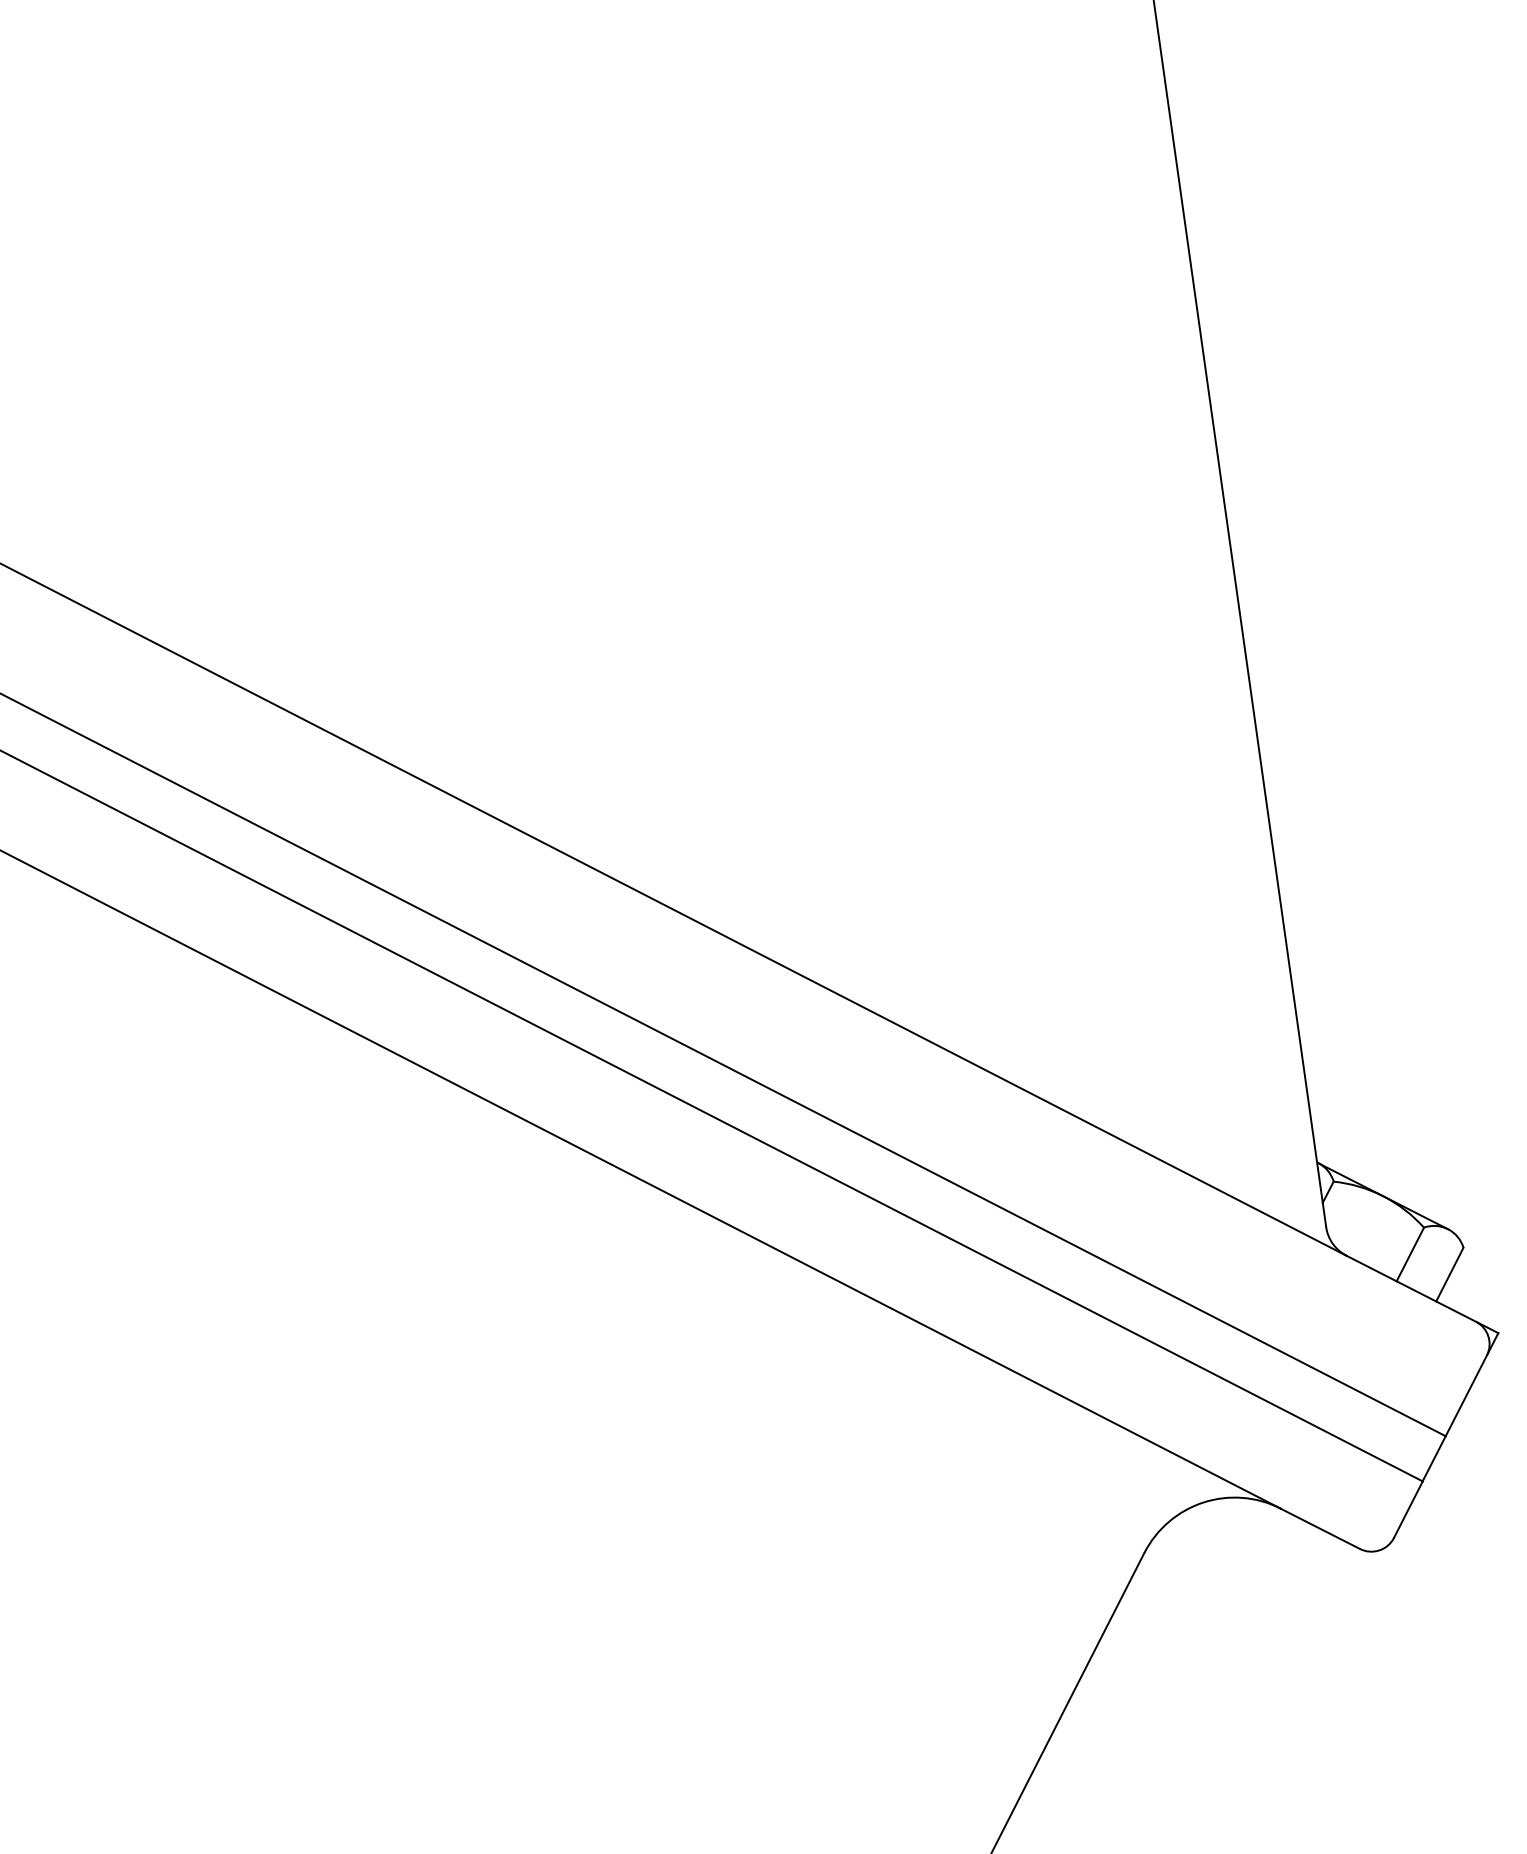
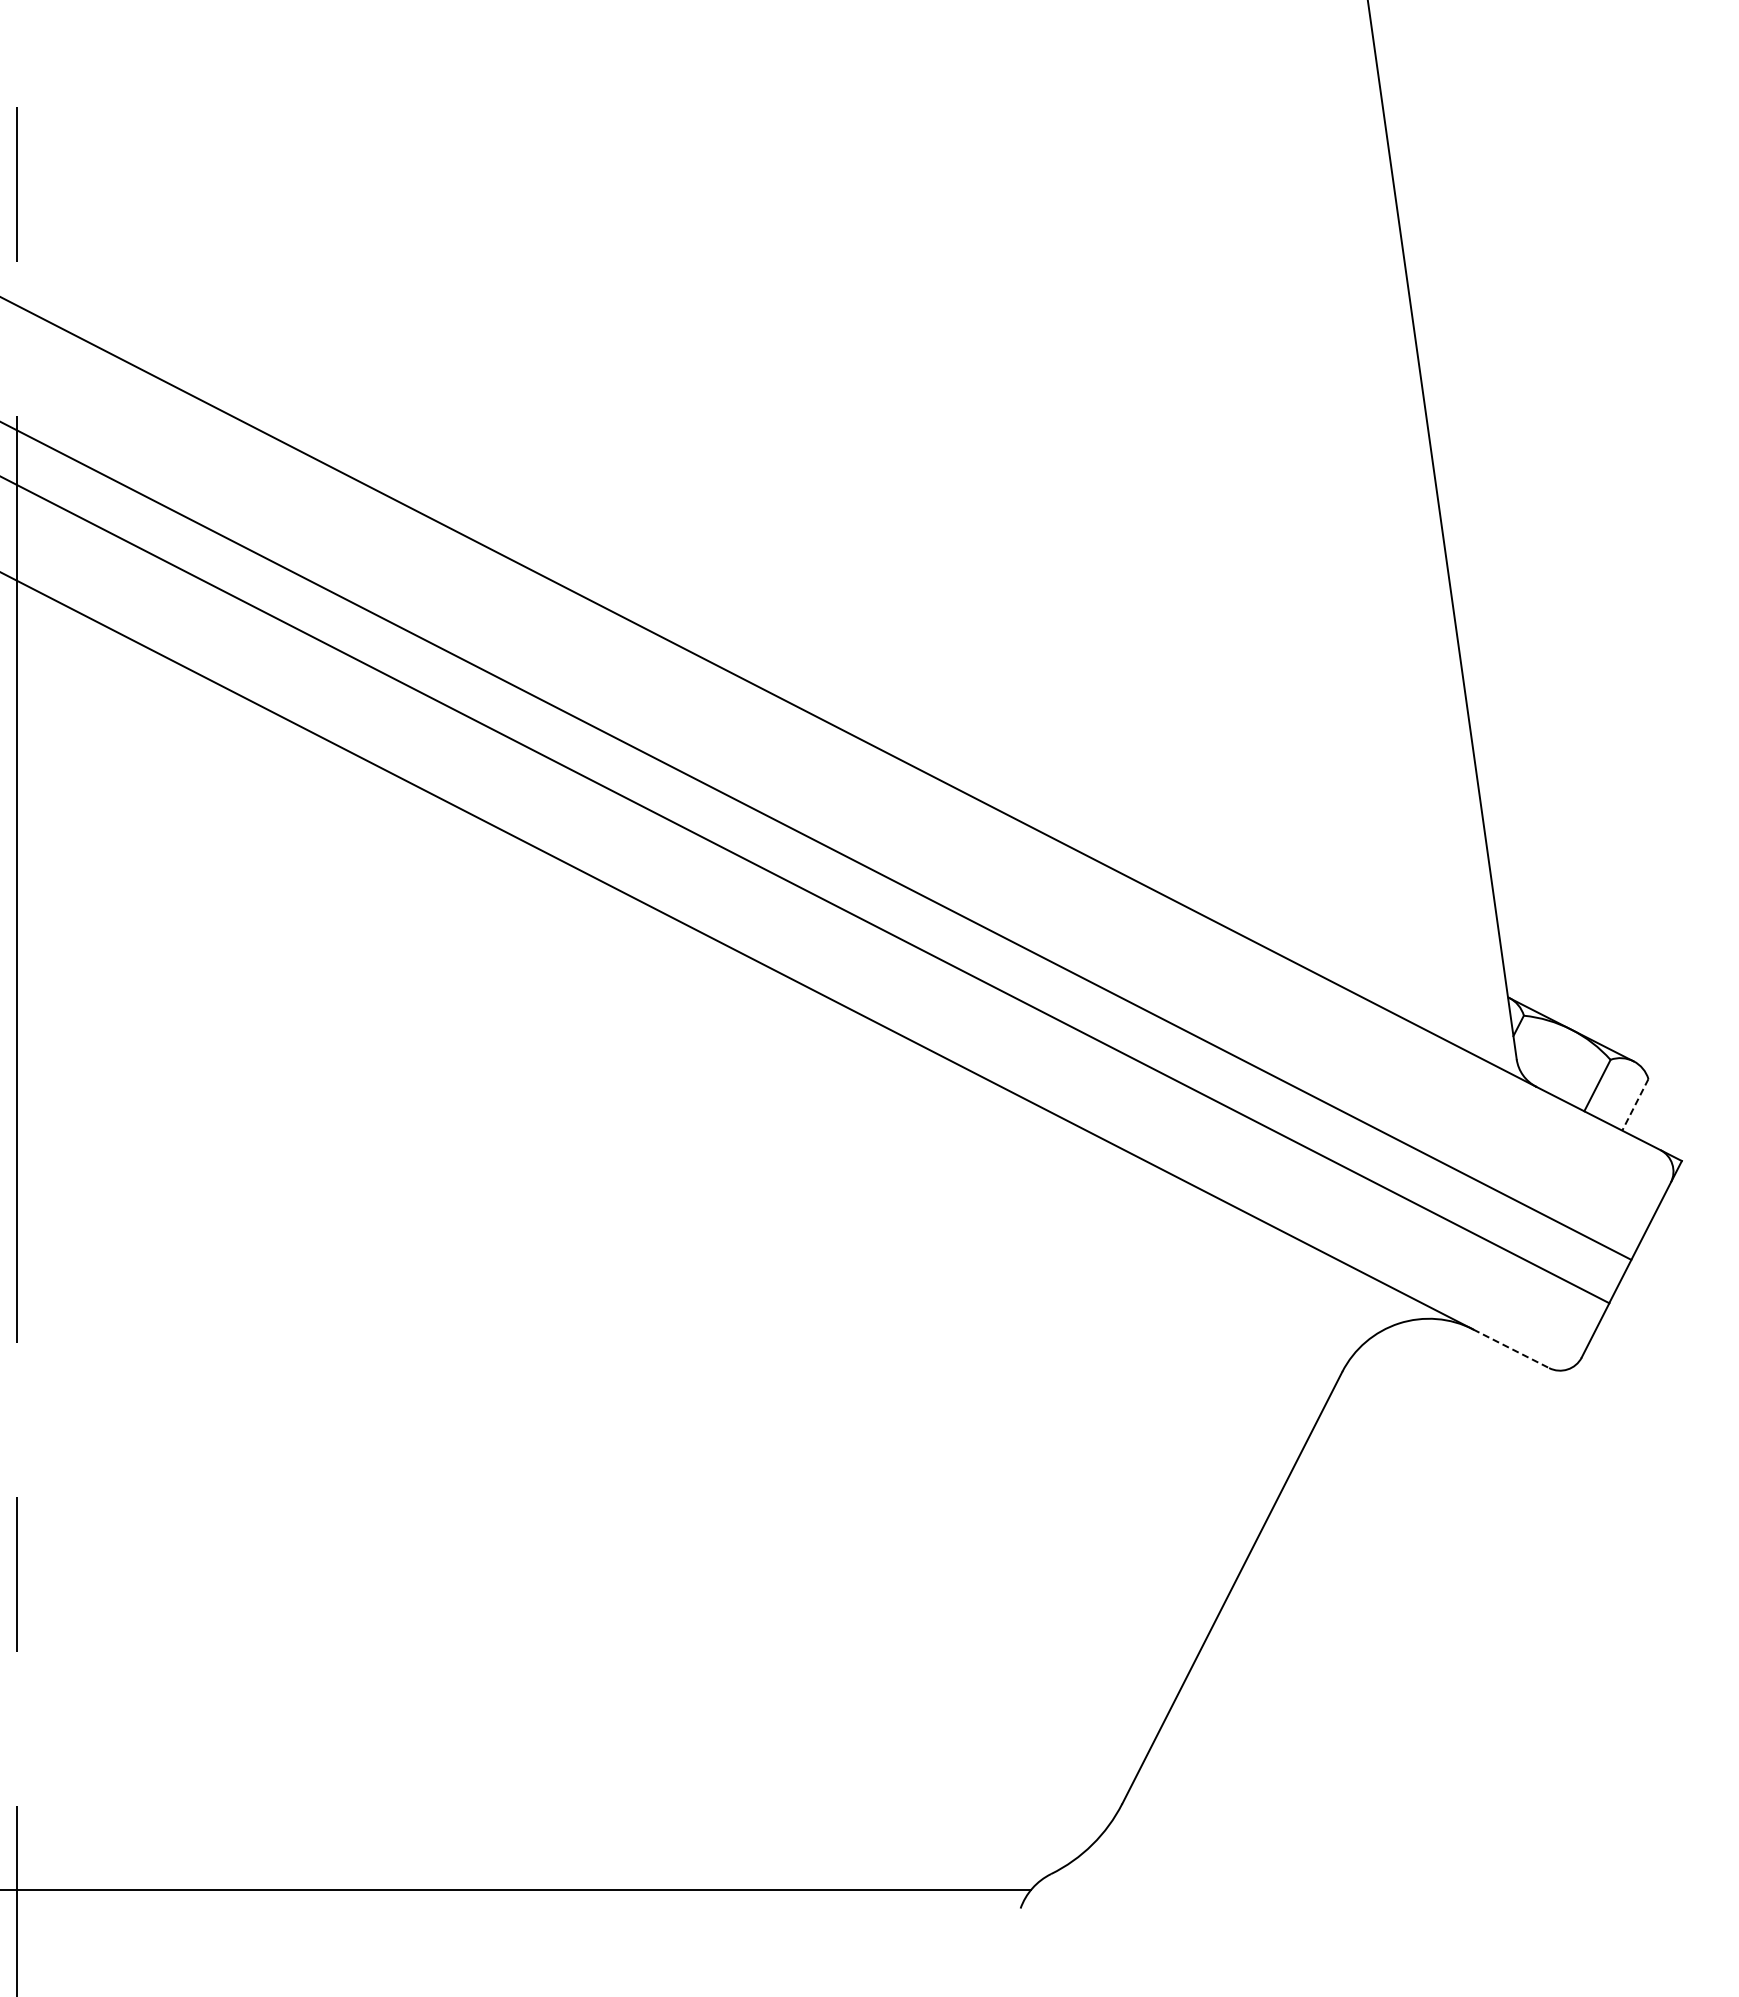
line: (1450, 1274) -> (1635, 1104), solid -> dashed
line: (1320, 1528) -> (1511, 1348), solid -> dashed

